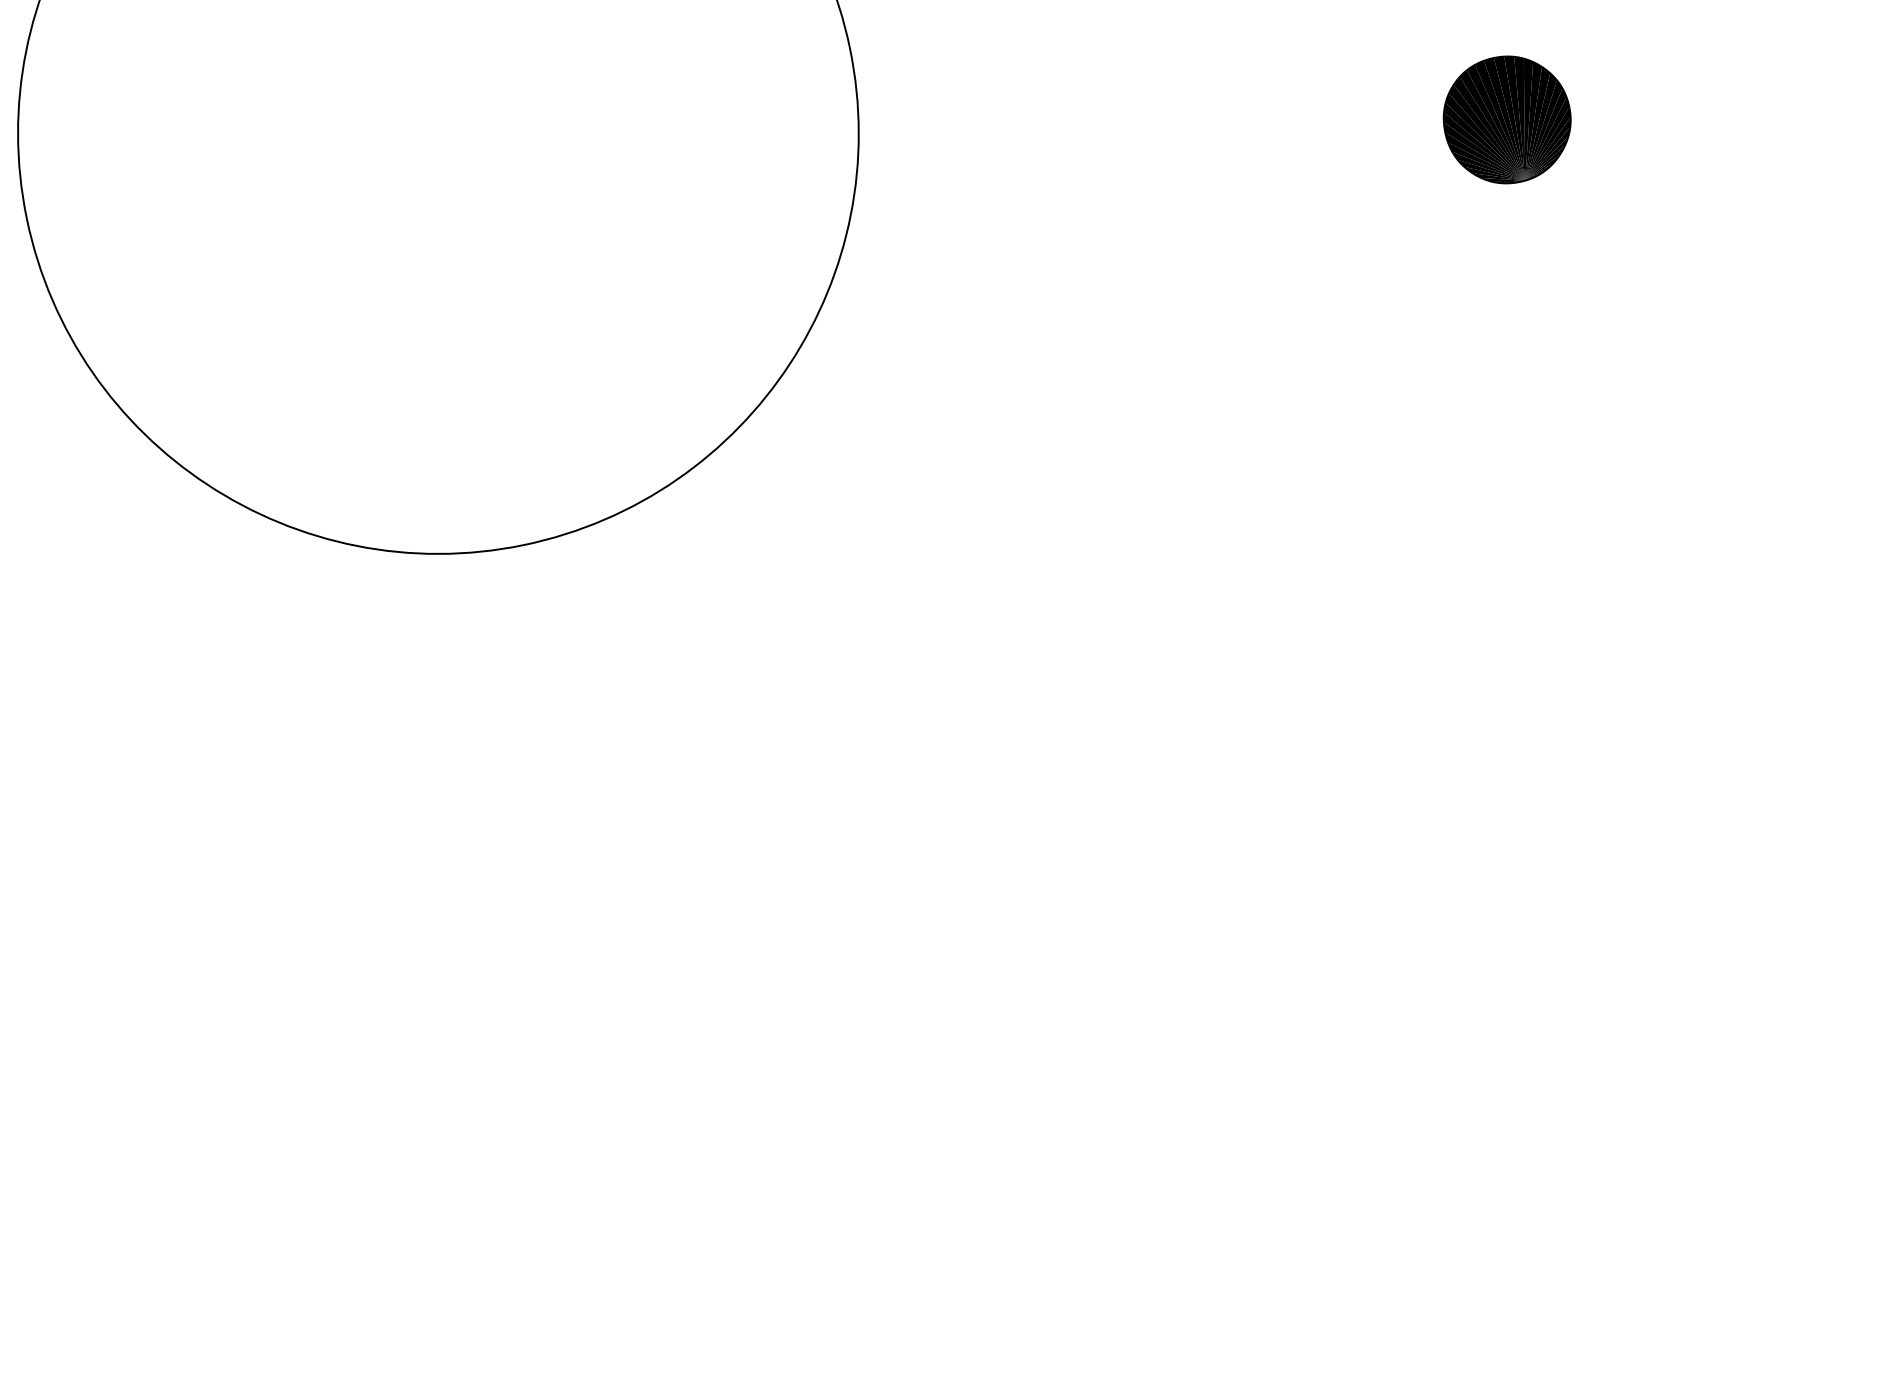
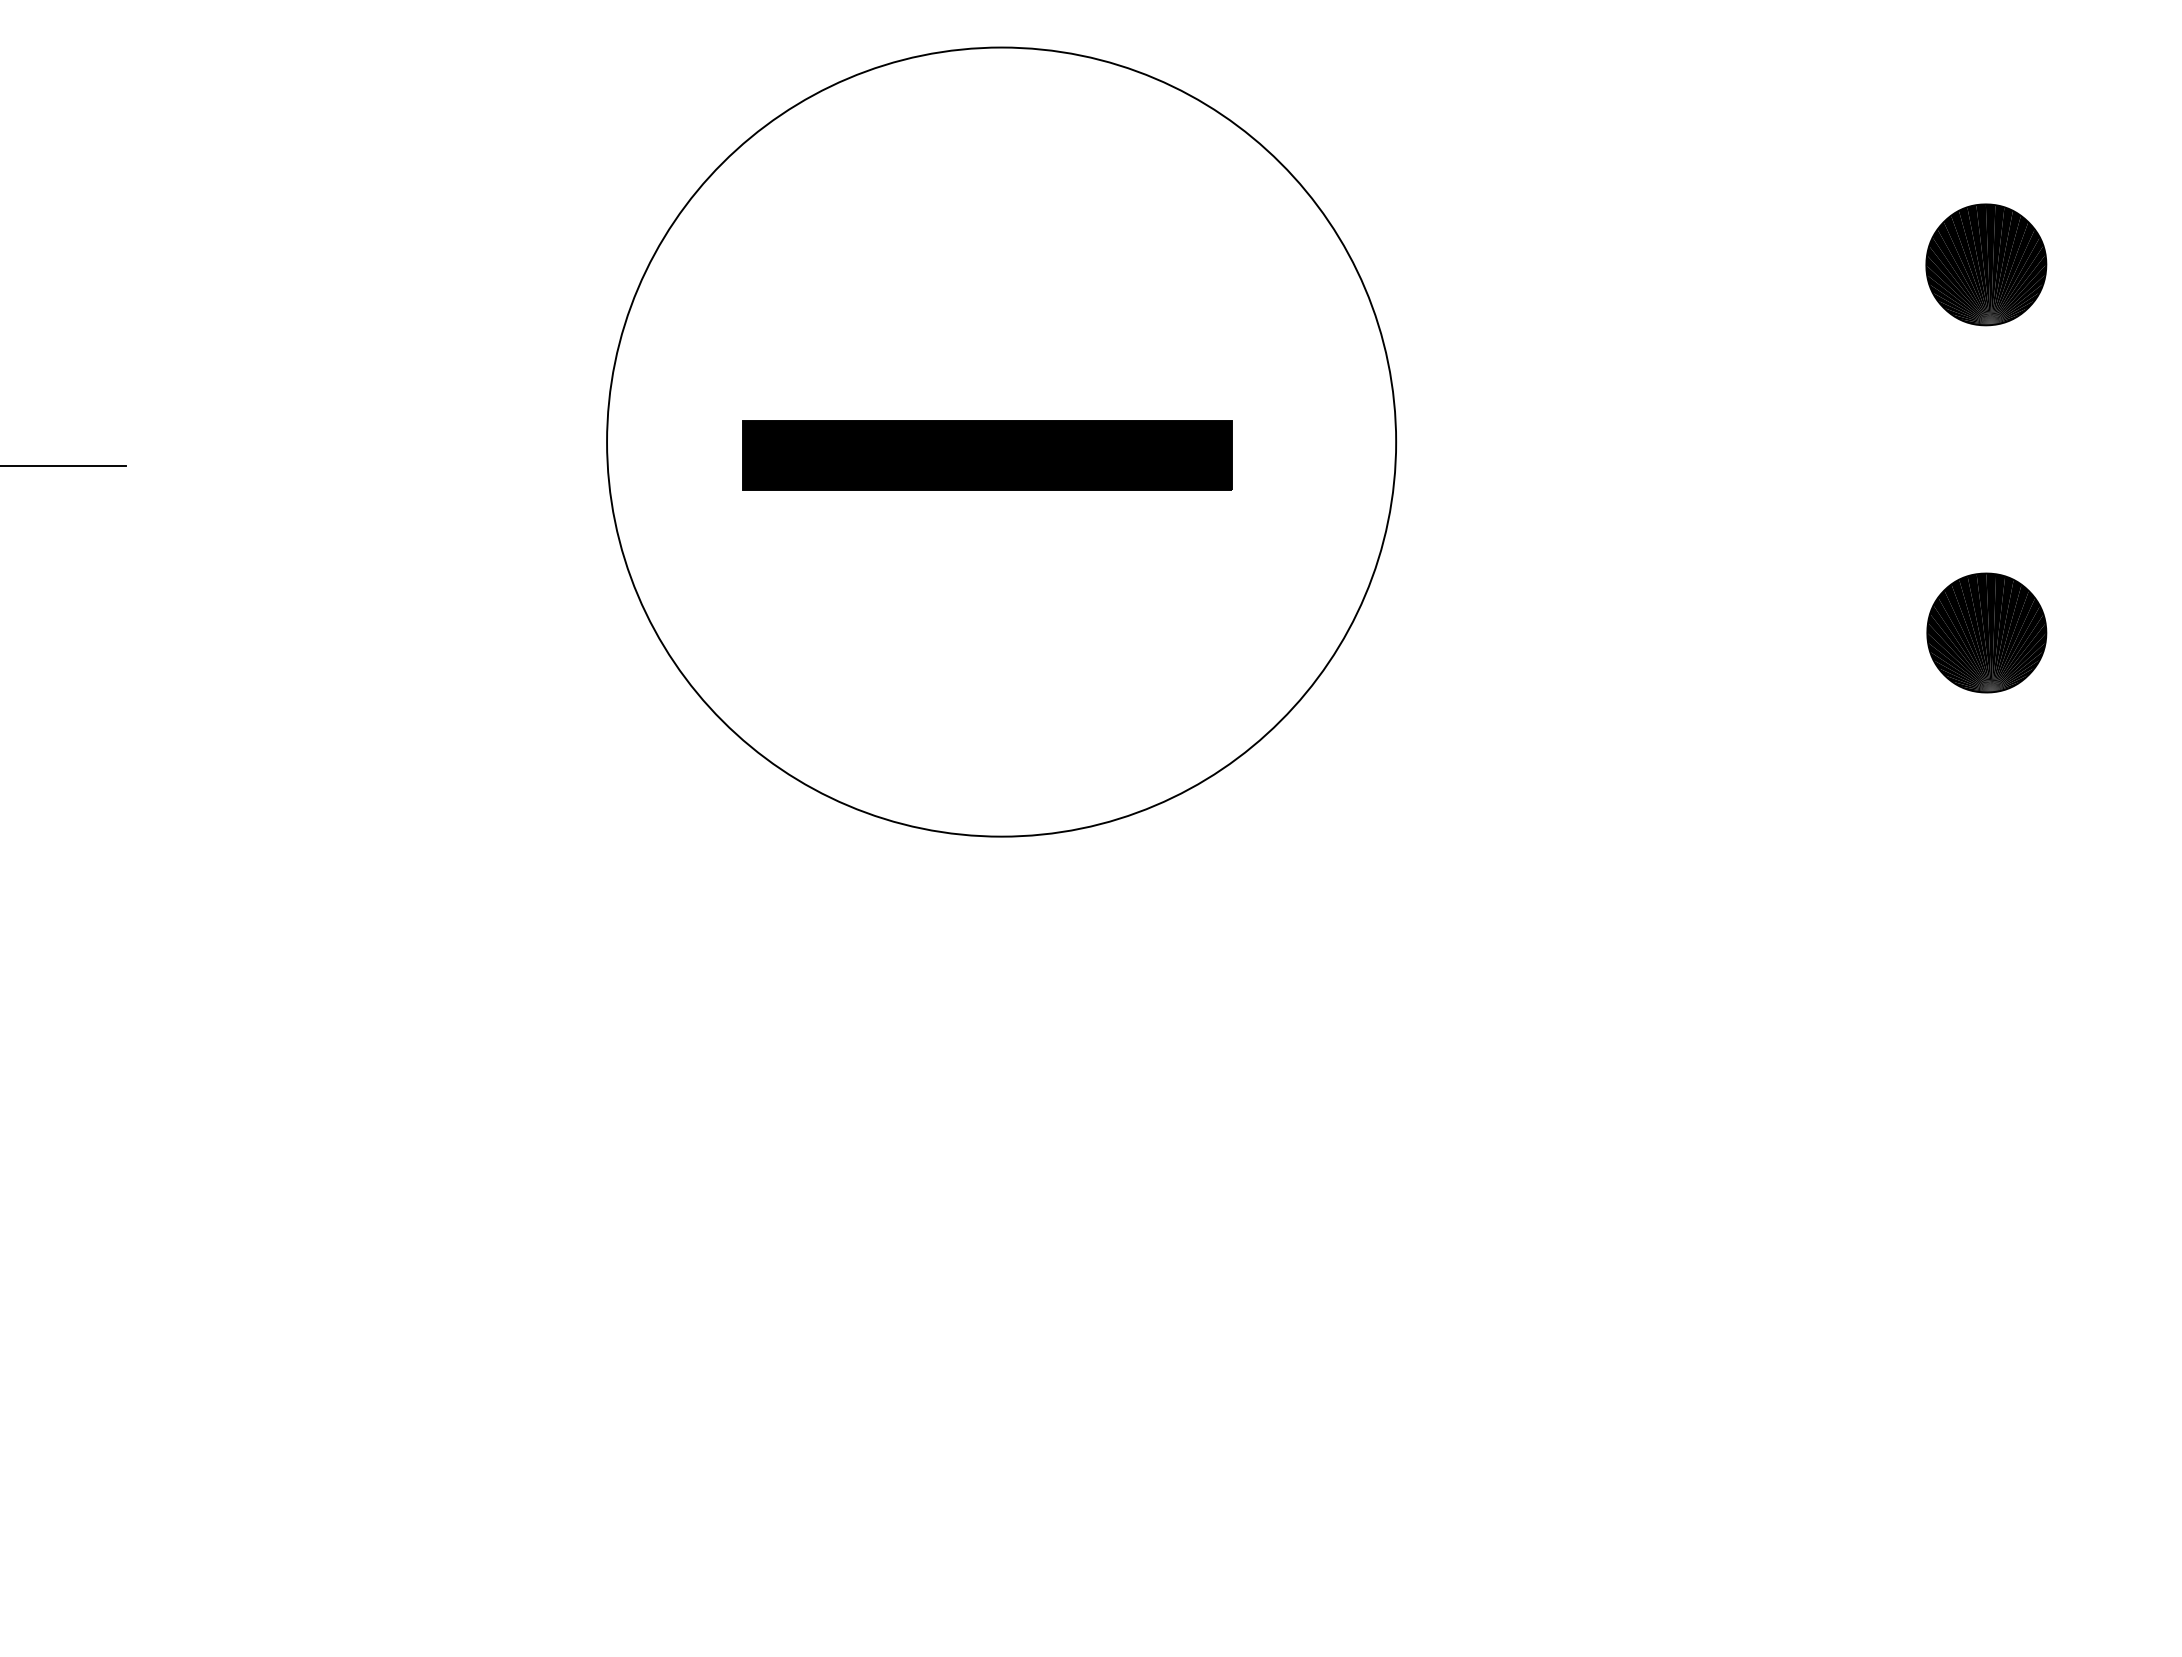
part: (426, 150) -> (987, 455), added

